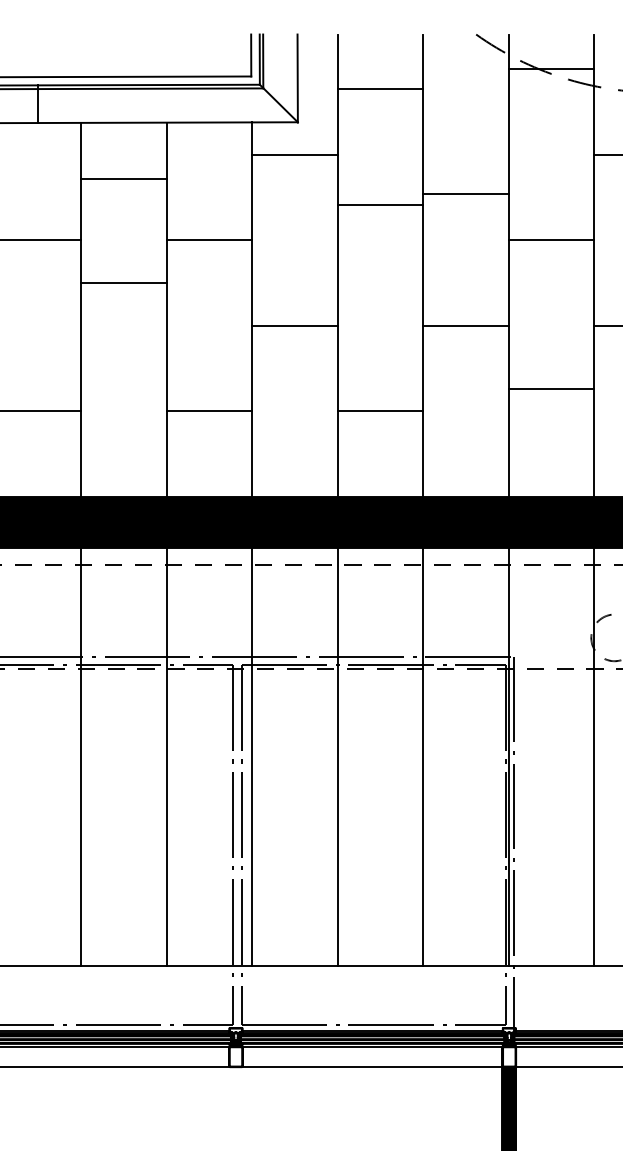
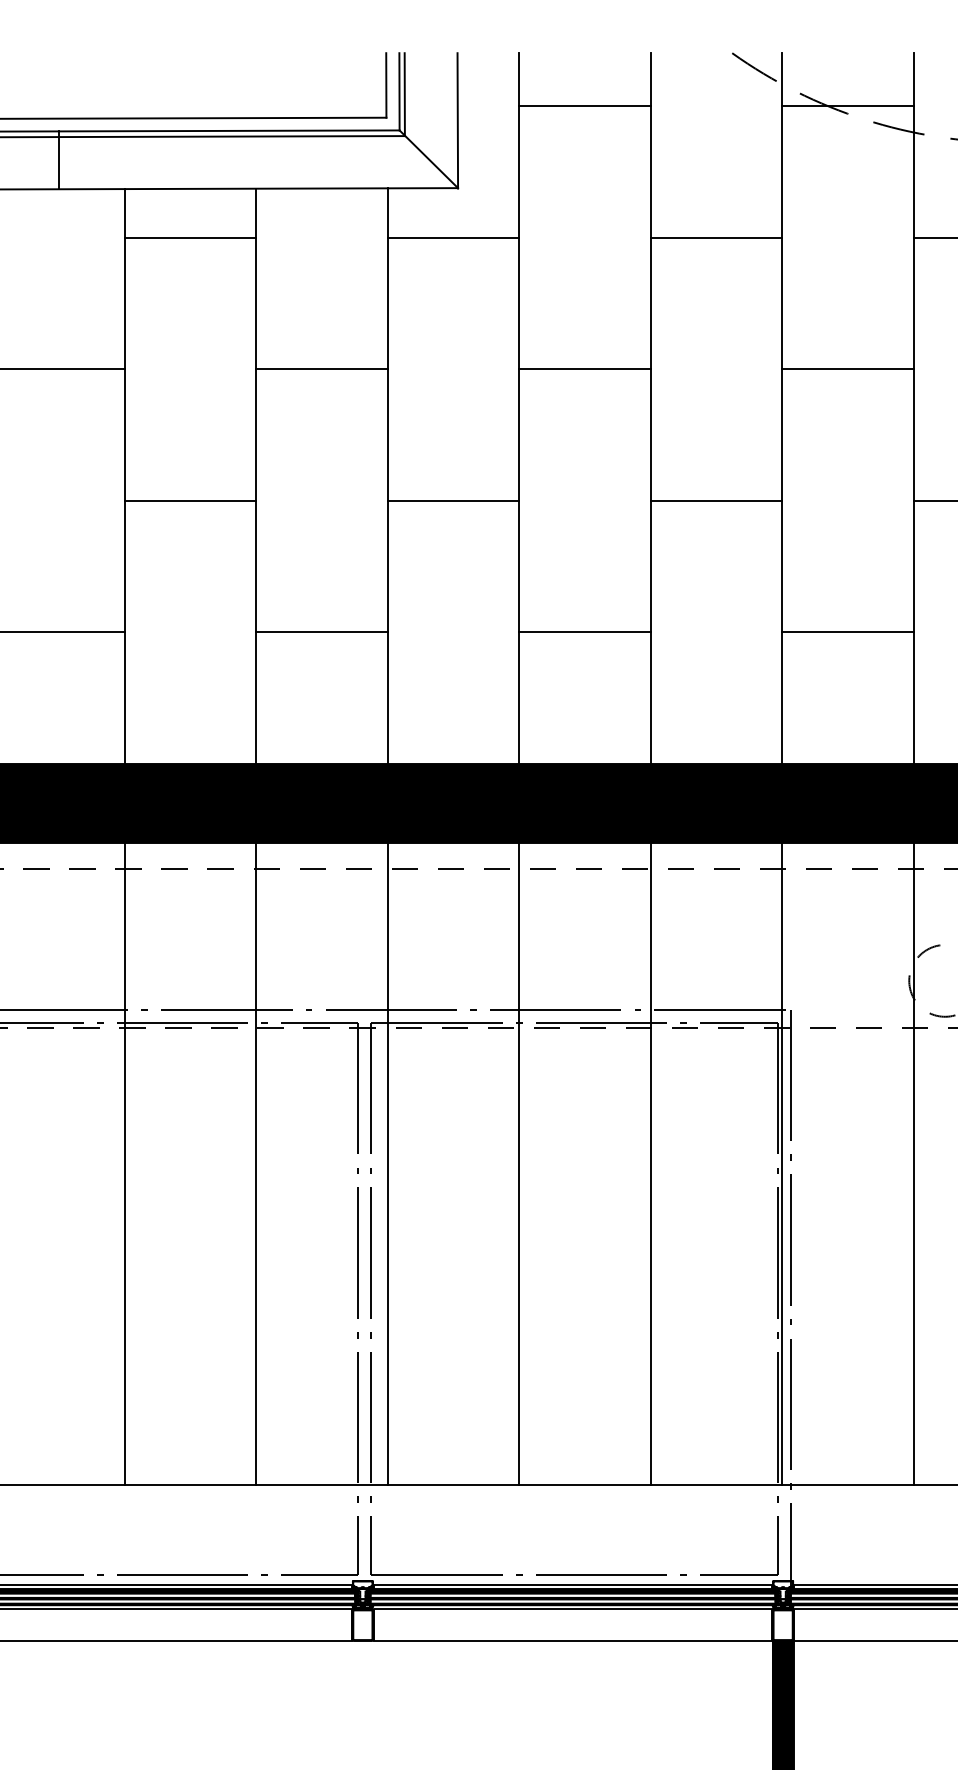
line: (380, 89) -> (585, 106), moved
line: (123, 178) -> (189, 237), moved
line: (465, 193) -> (715, 237), moved
line: (380, 205) -> (585, 369), moved
line: (123, 282) -> (189, 500), moved
line: (551, 389) -> (848, 632), moved

